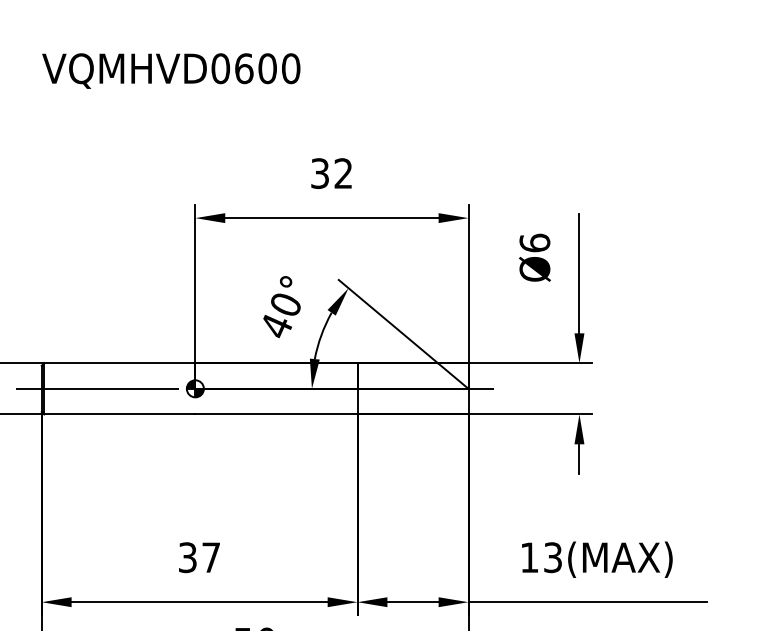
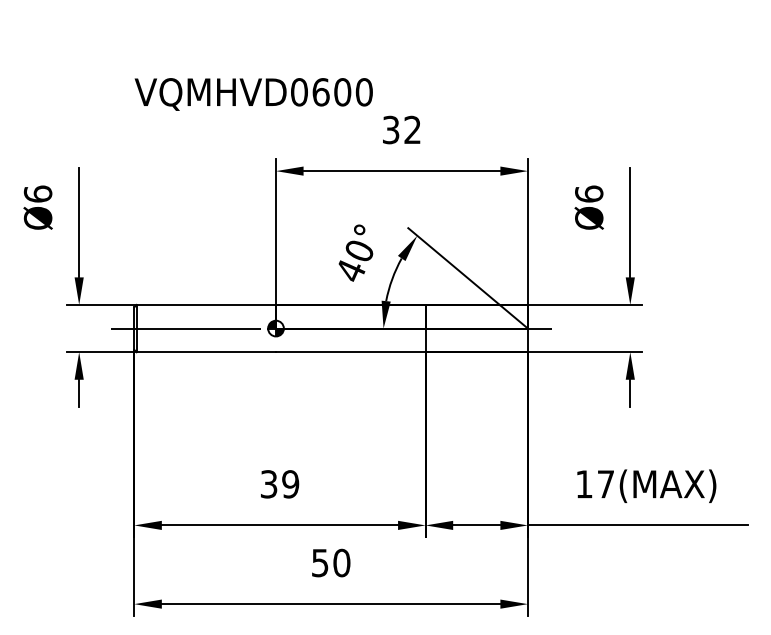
text: (170, 71) -> (253, 94), moved
text: (211, 557) -> (290, 484), 37 -> 39
text: (552, 557) -> (605, 484), 13(MAX) -> 17(MAX)

